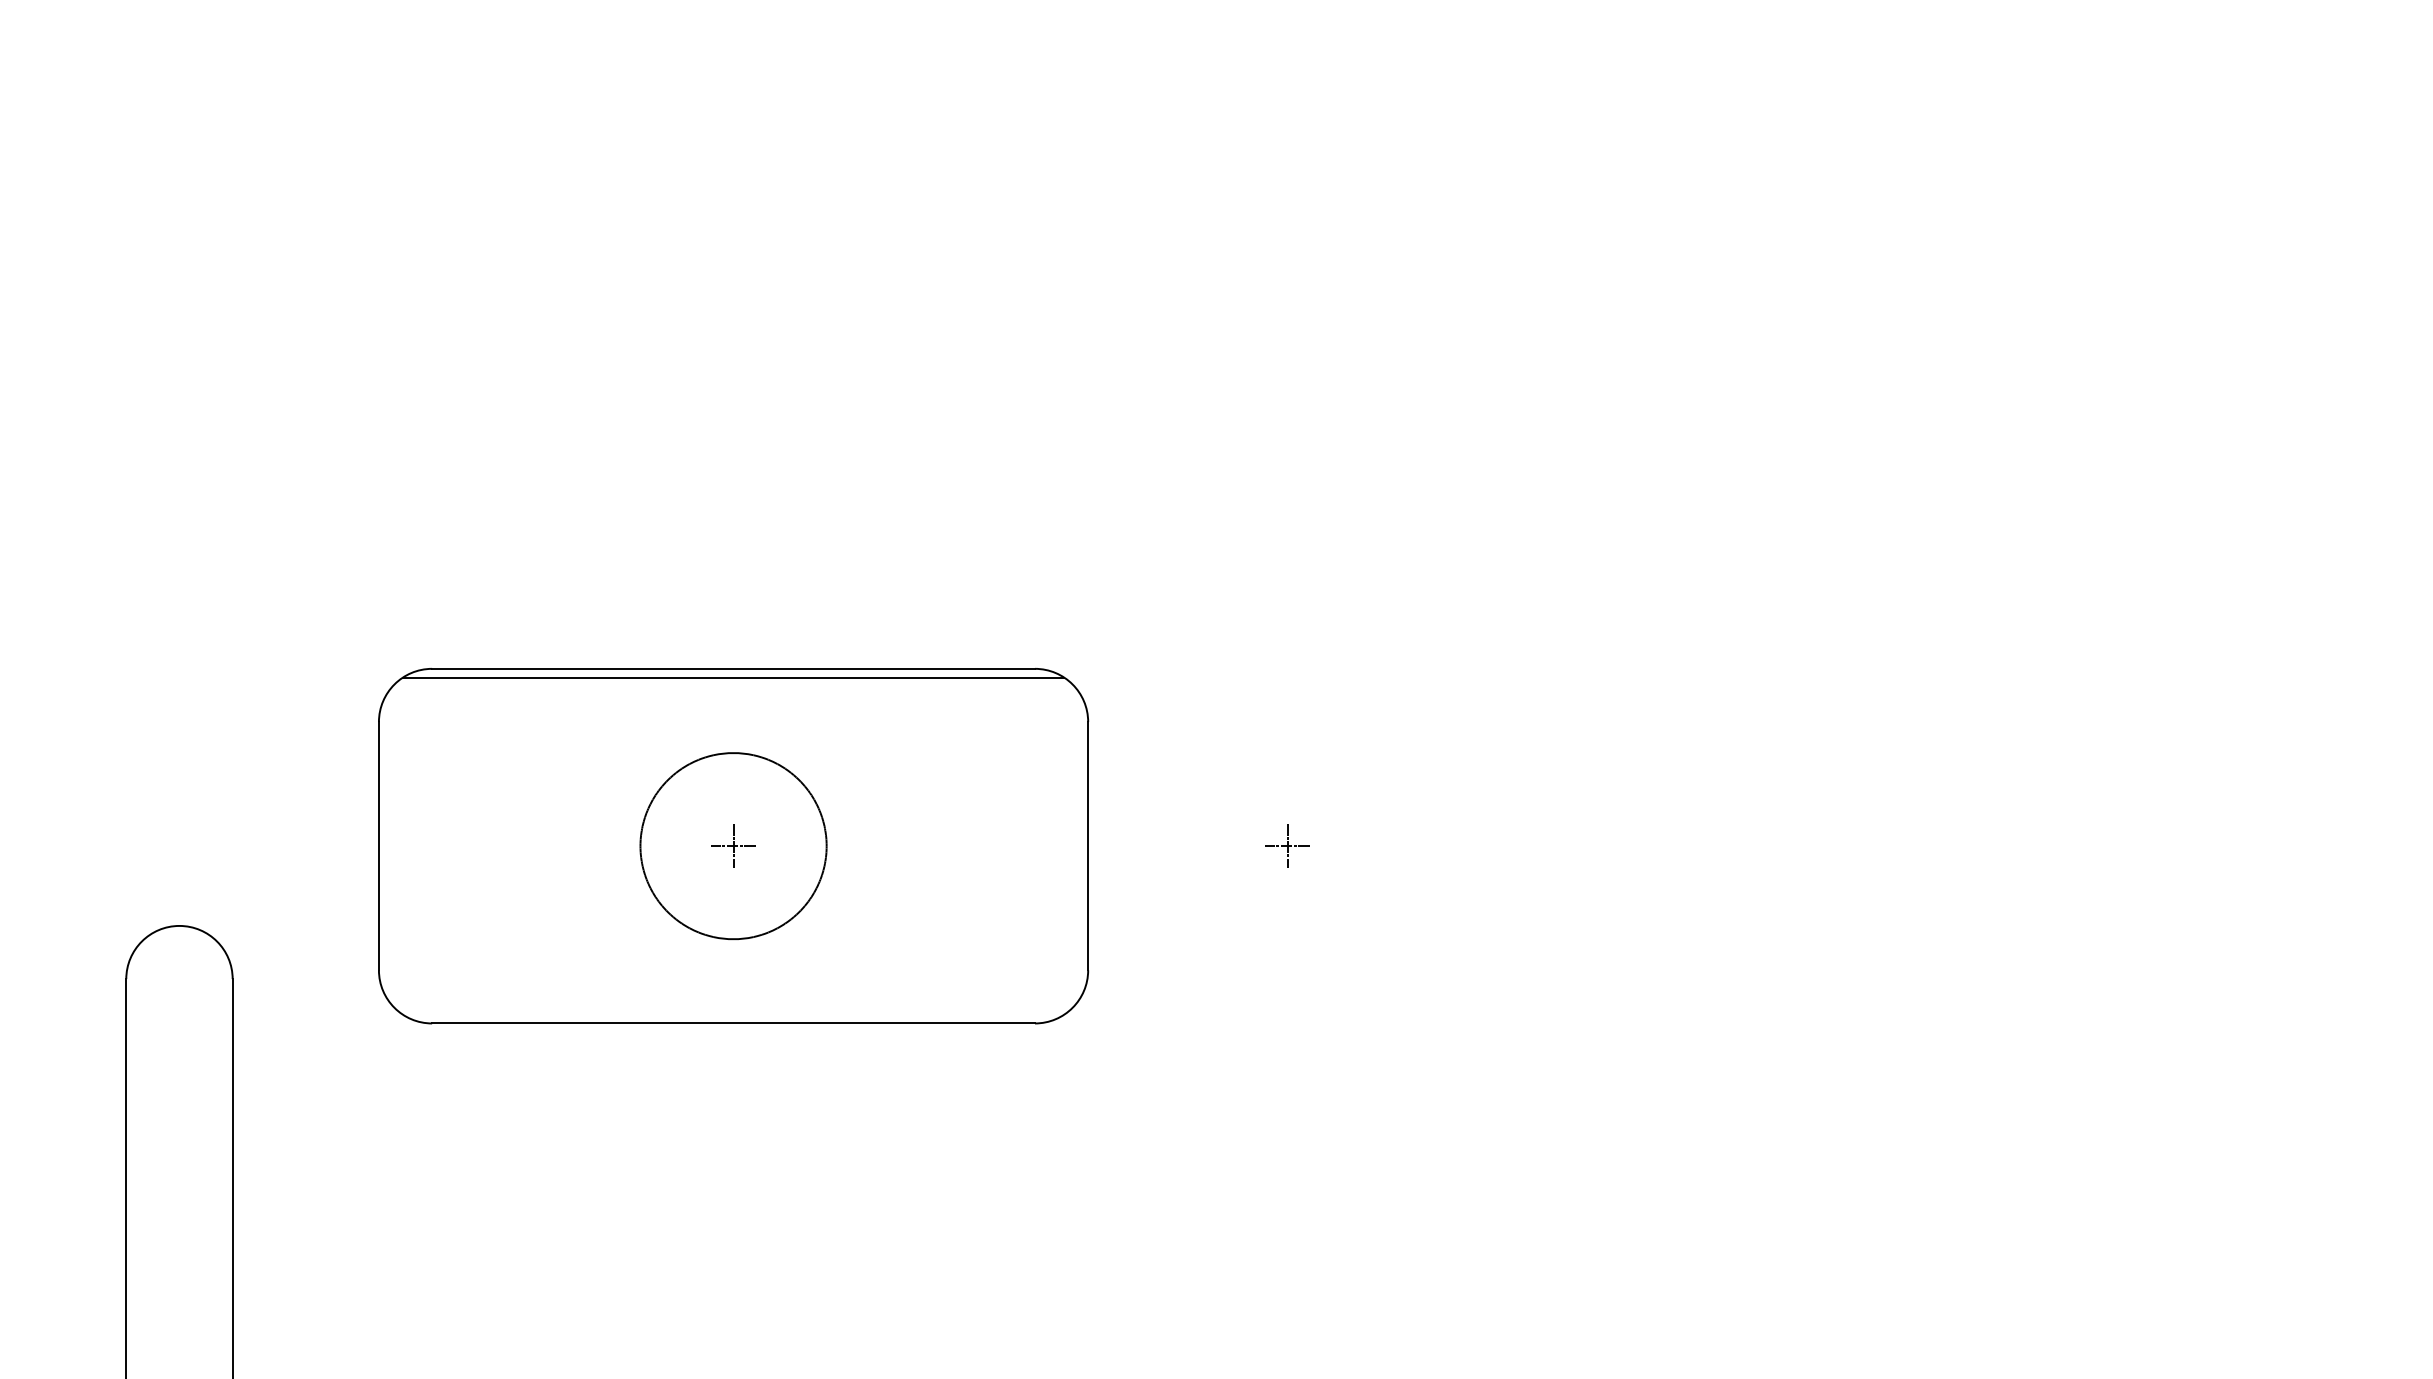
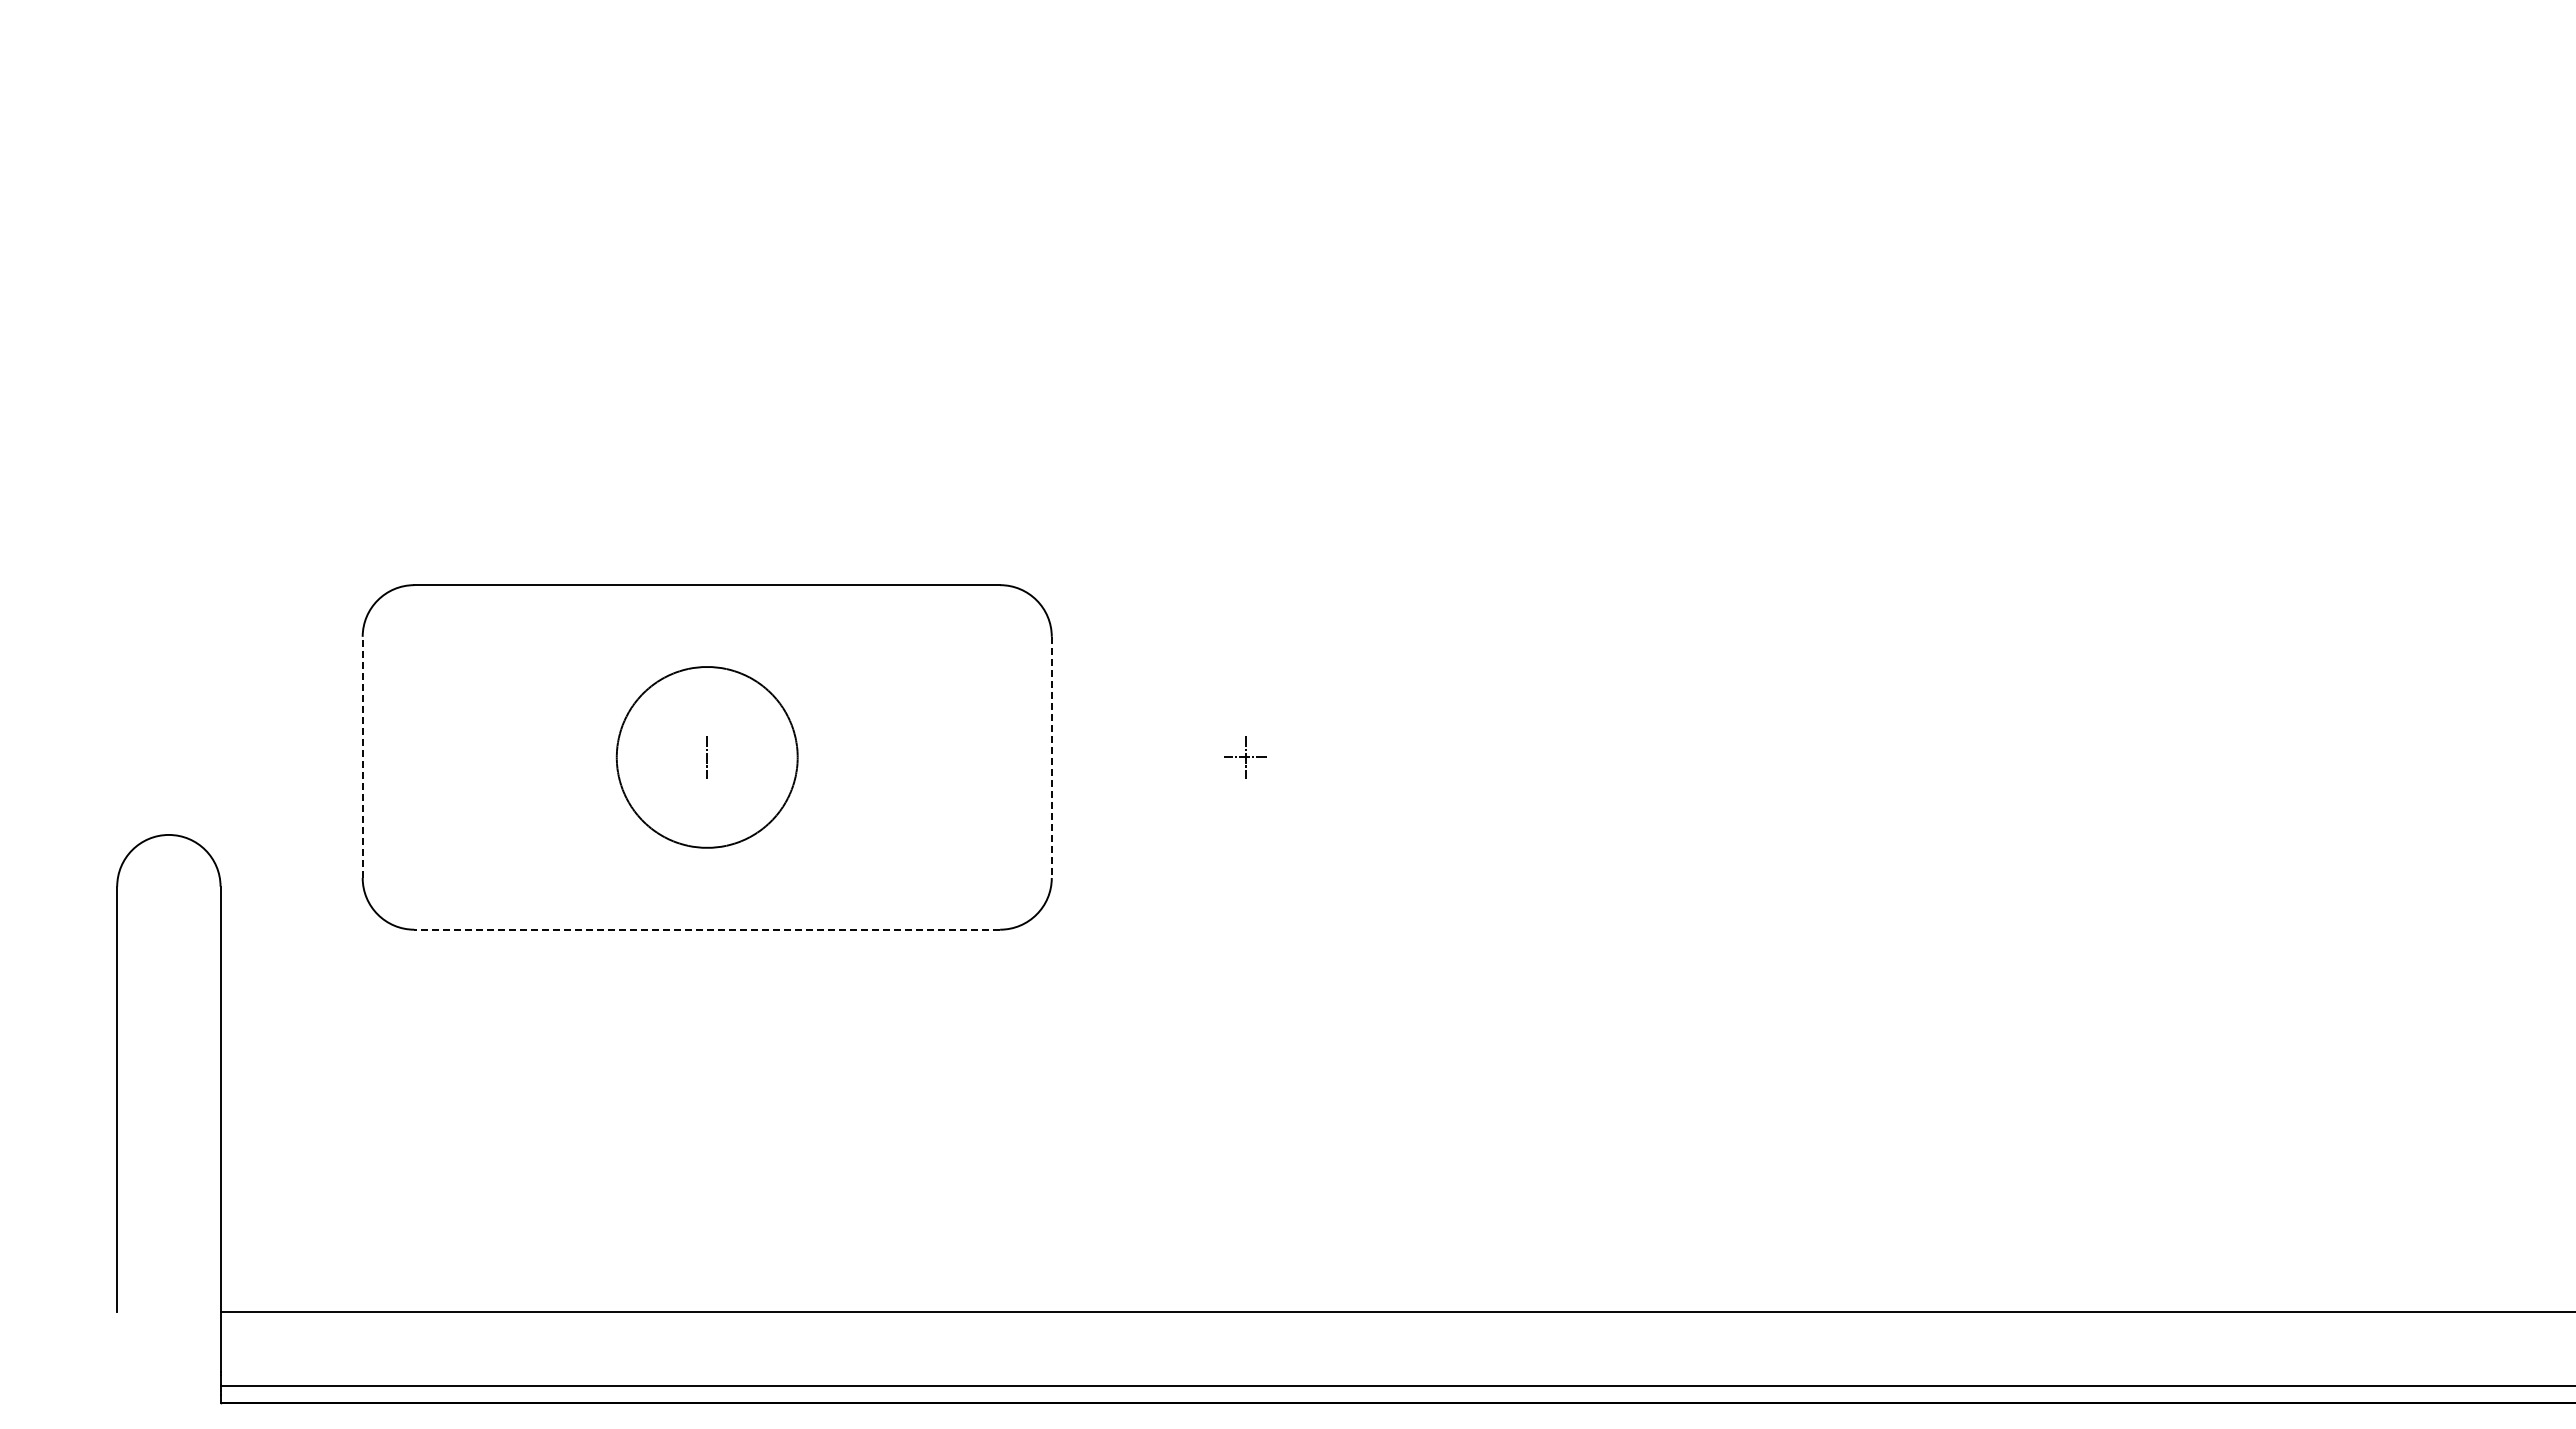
line: (732, 677) -> (706, 593), removed
line: (378, 846) -> (362, 757), solid -> dashed
line: (732, 846) -> (706, 757), removed
line: (1087, 846) -> (1051, 757), solid -> dashed
line: (733, 1023) -> (707, 929), solid -> dashed

